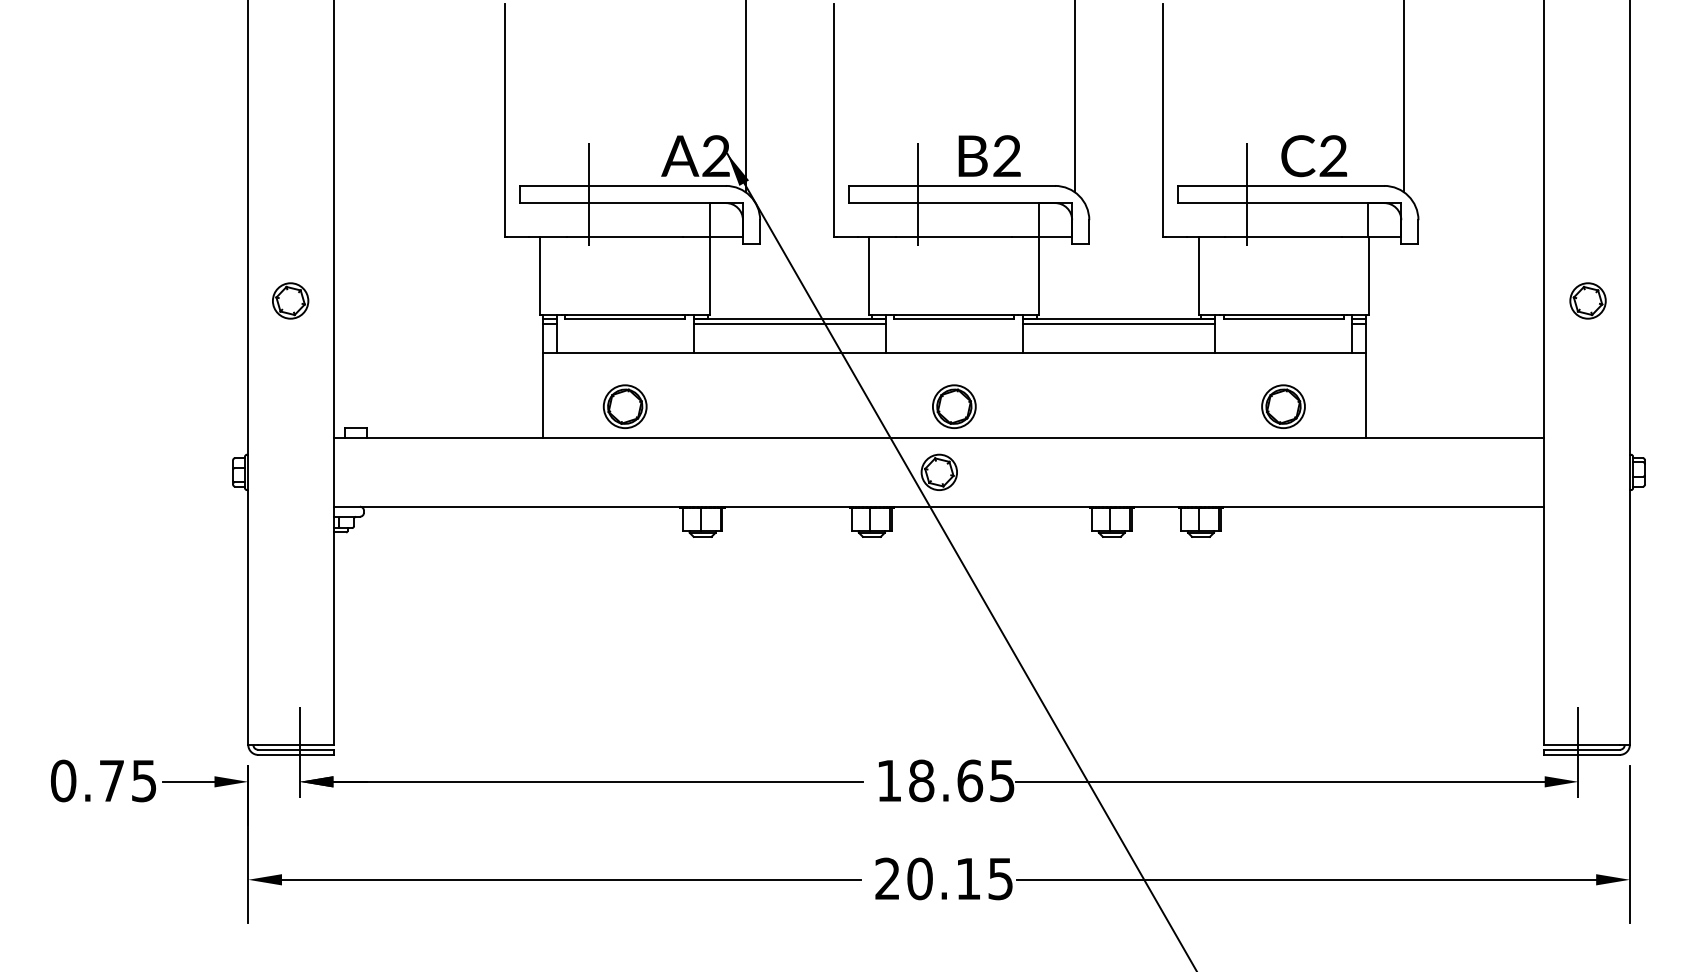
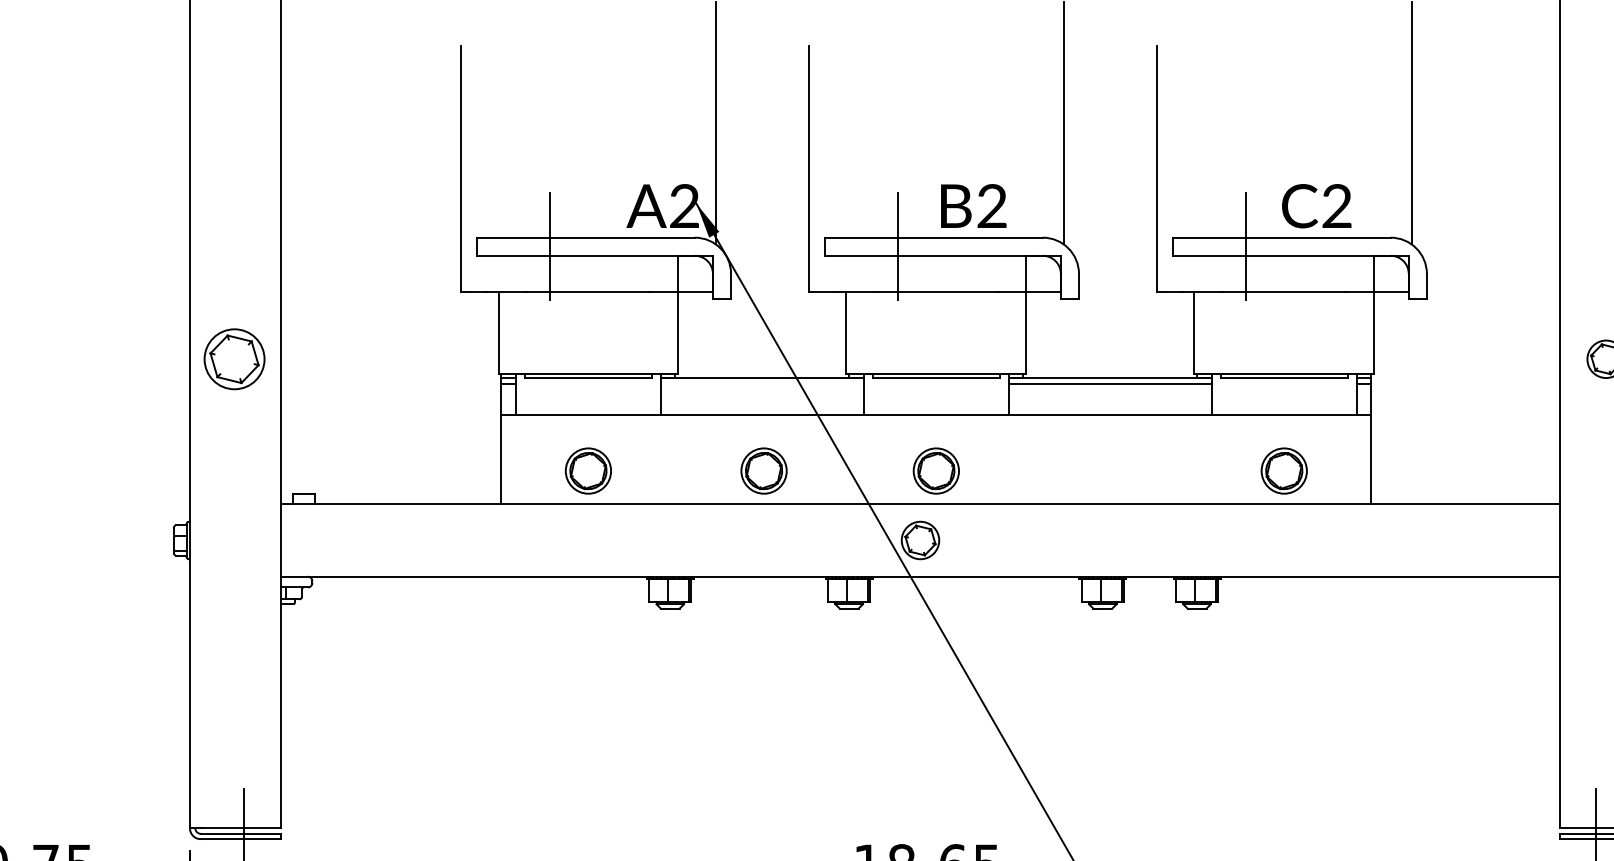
part: (290, 300) -> (234, 358), size x1.6
line: (789, 324) -> (762, 384), removed
part: (791, 406) -> (764, 470), added

